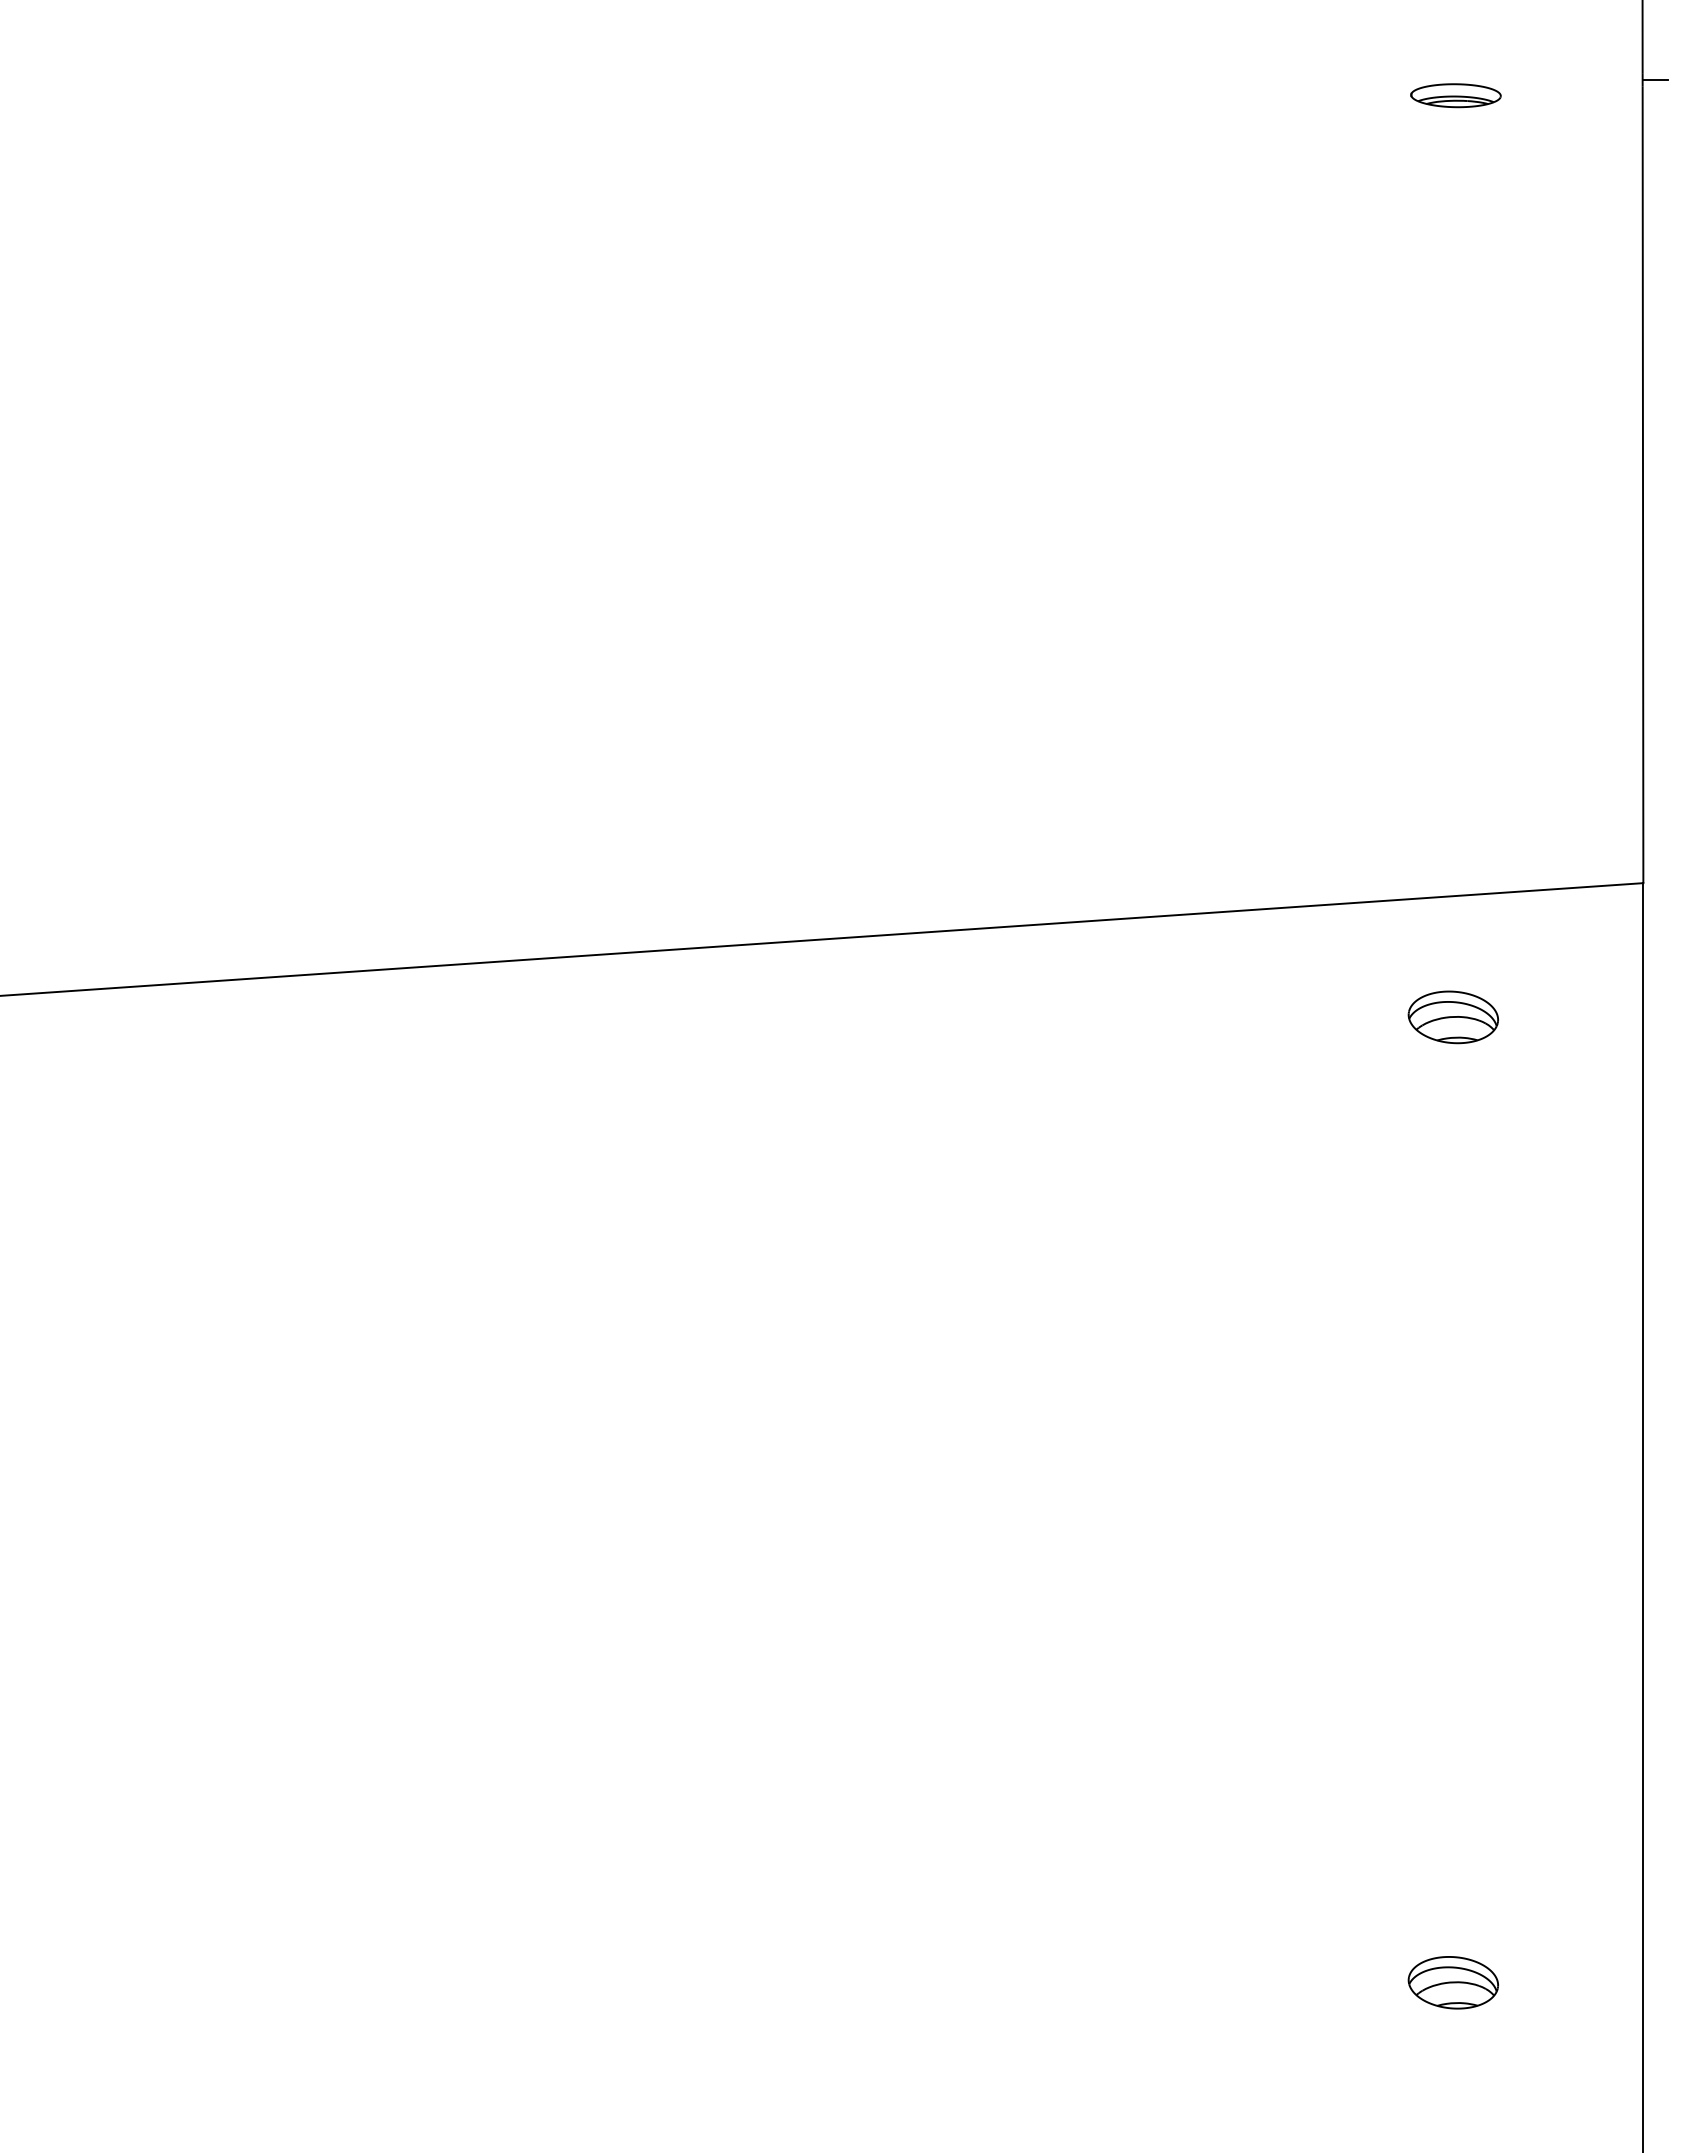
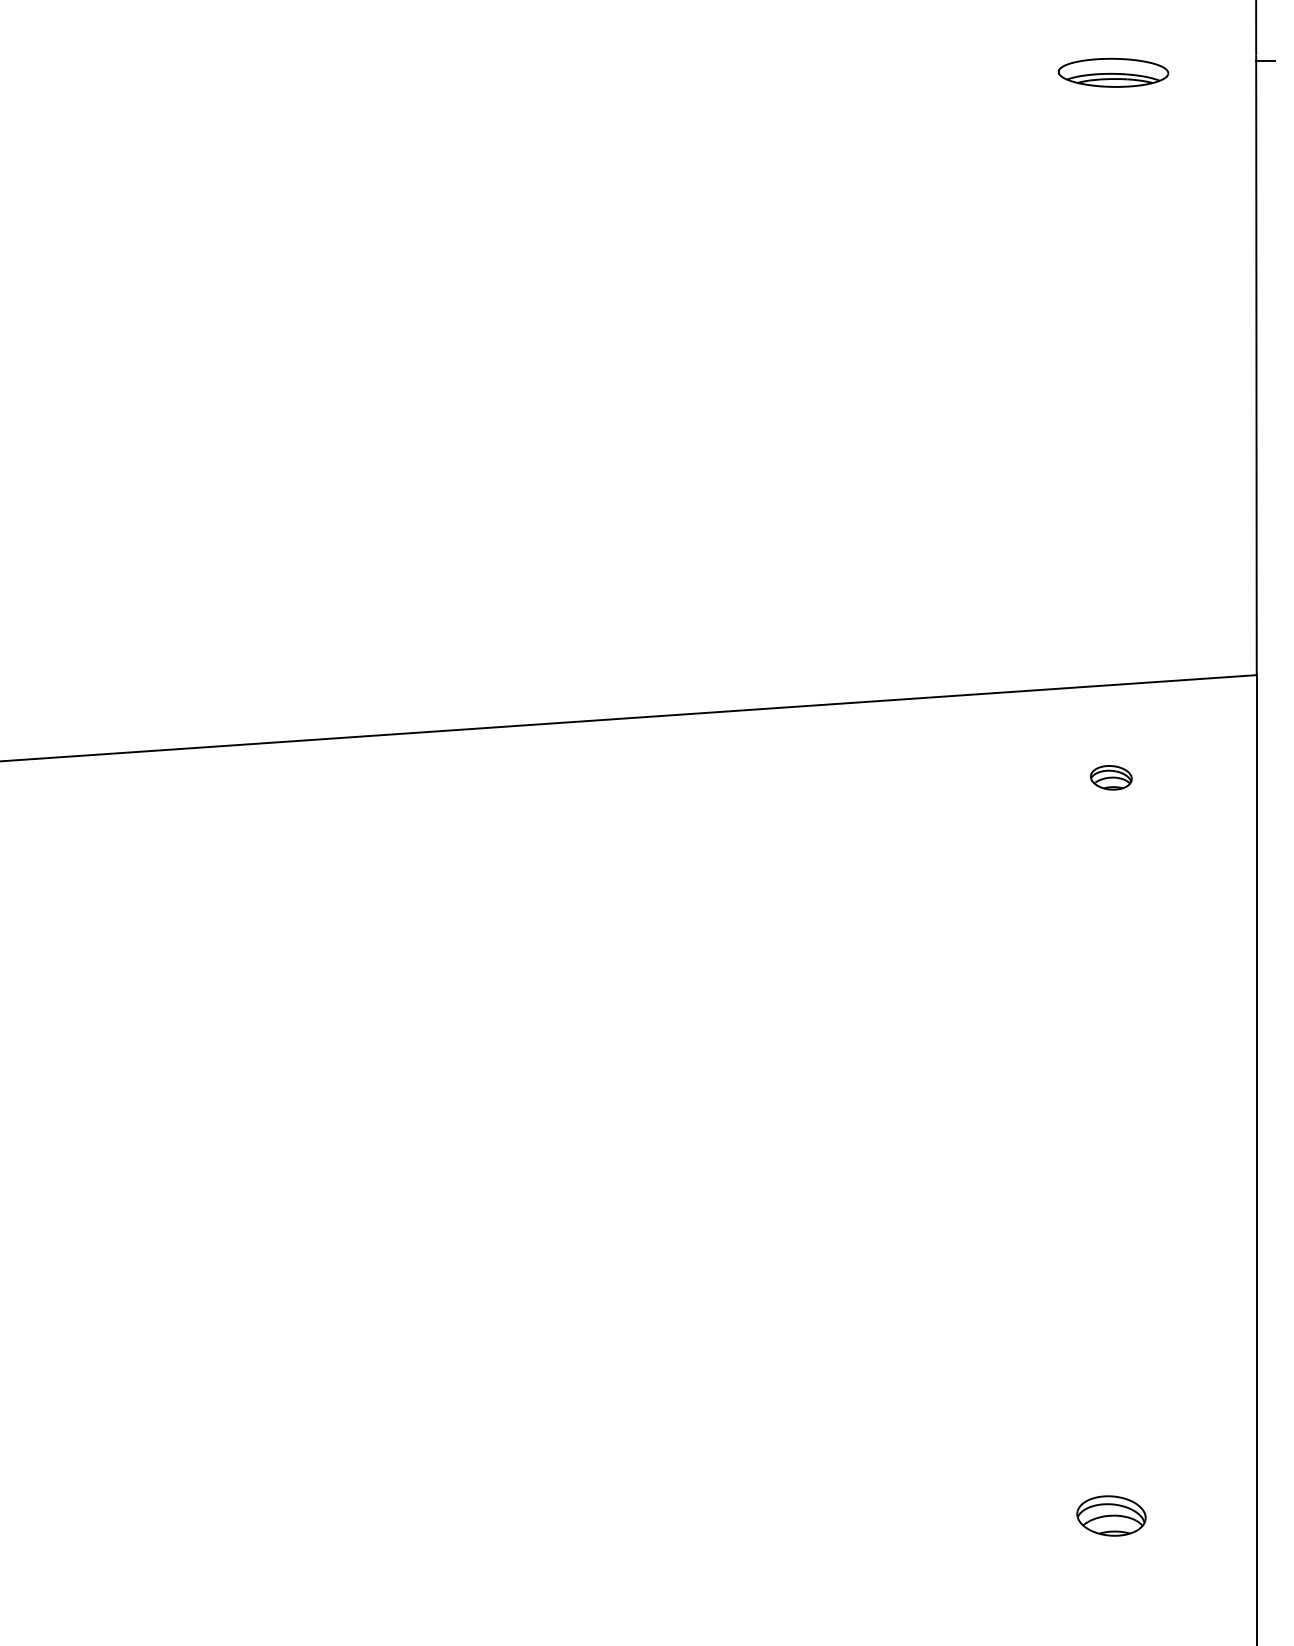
part: (1455, 95) -> (1113, 72), size x1.6
part: (1452, 1017) -> (1110, 777), size x0.6

